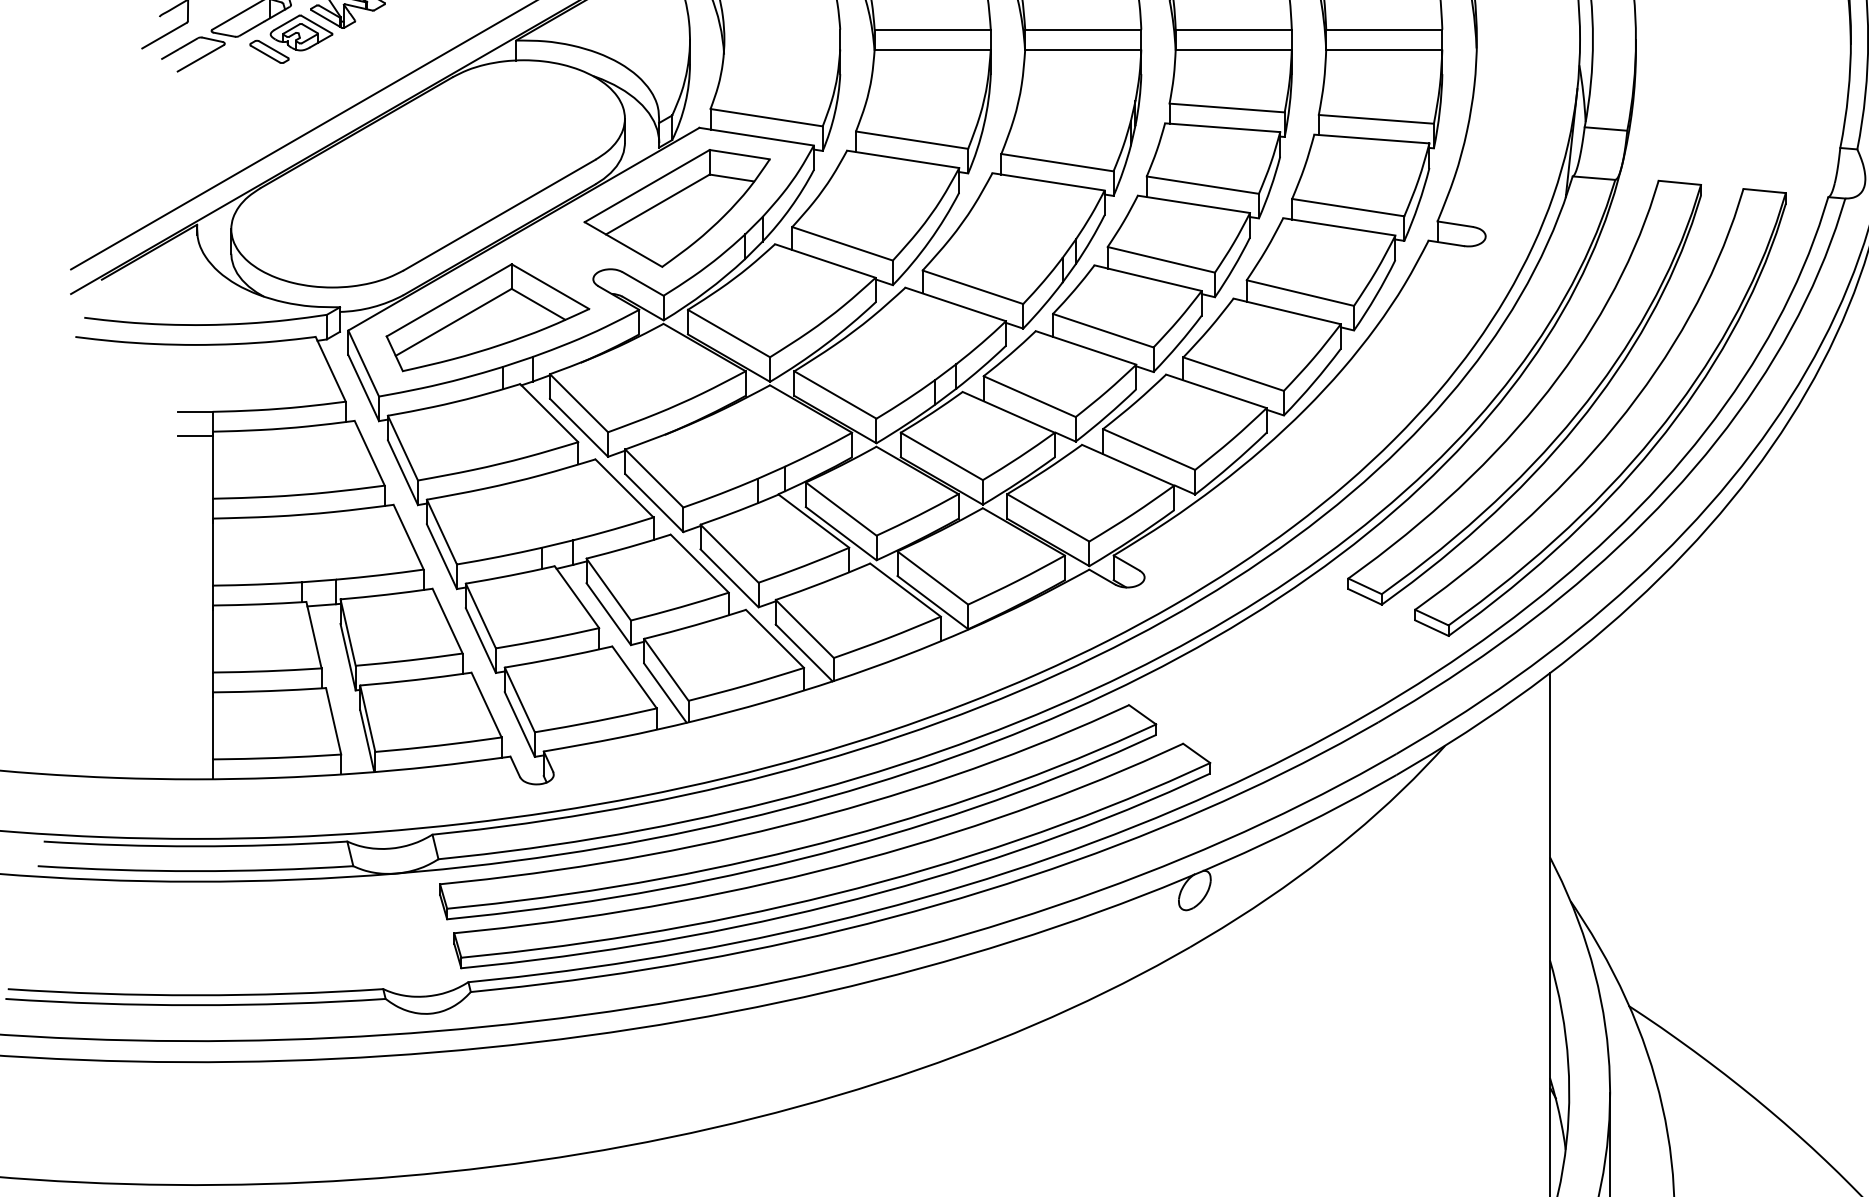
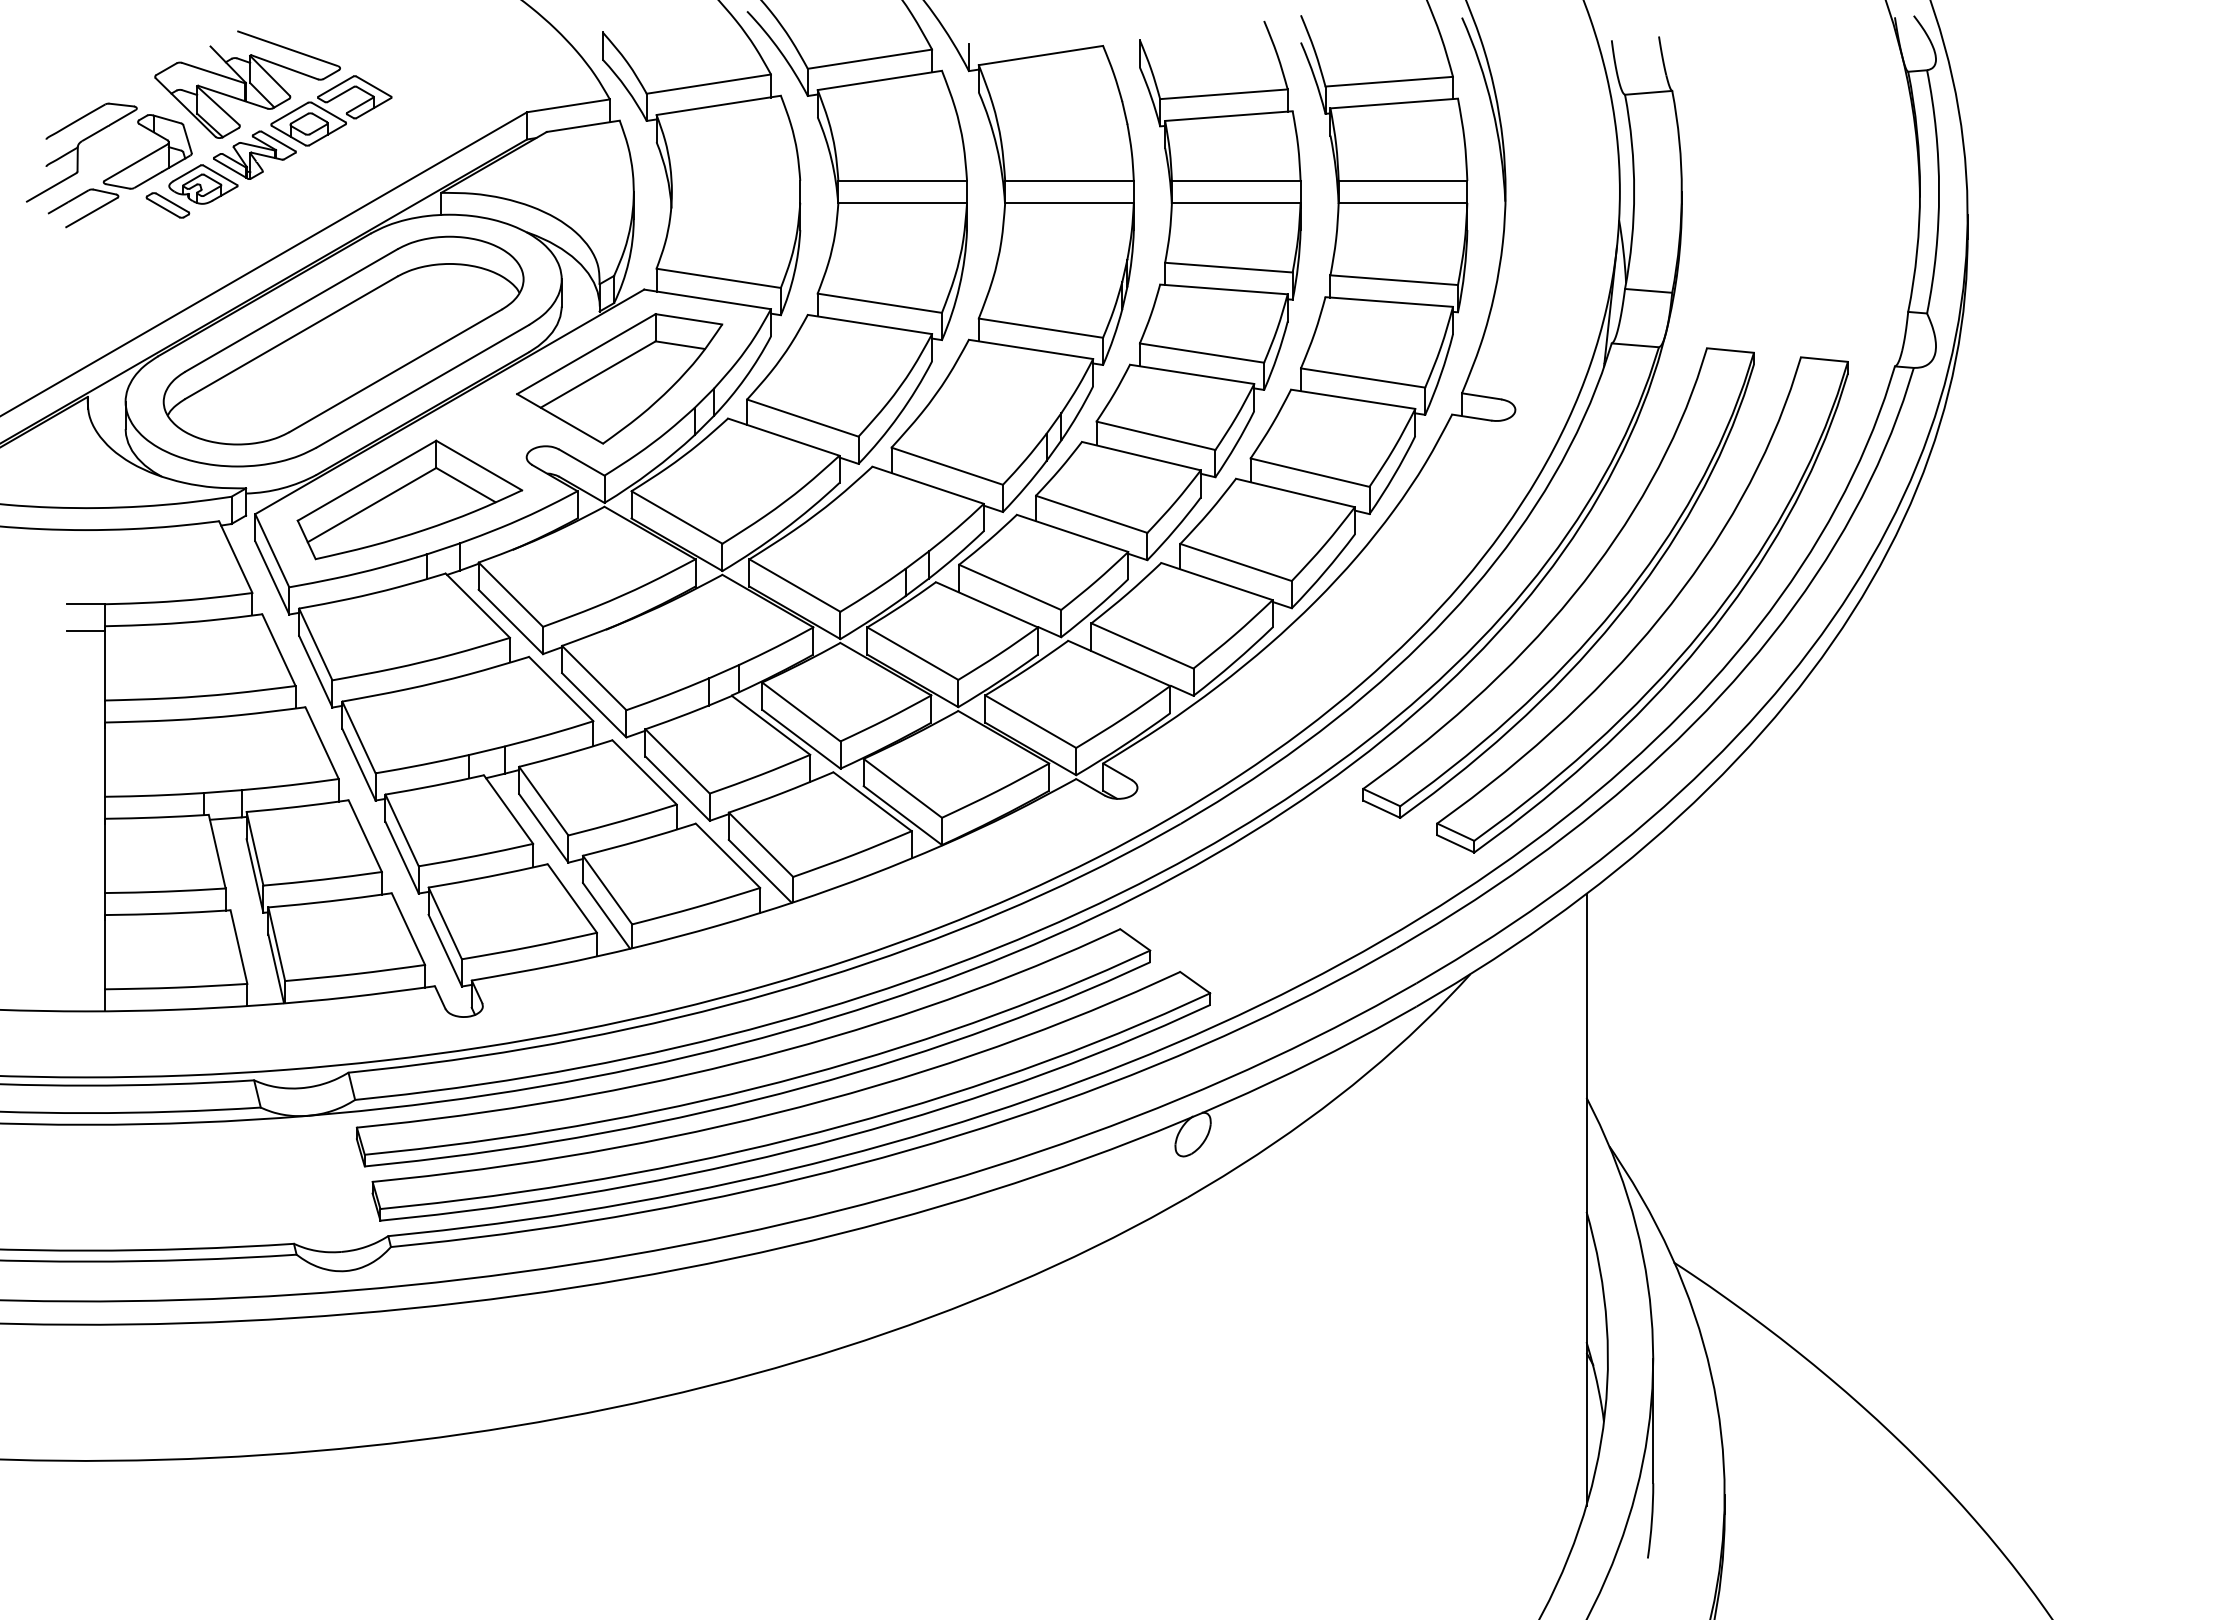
part: (427, 173) -> (343, 340), added

